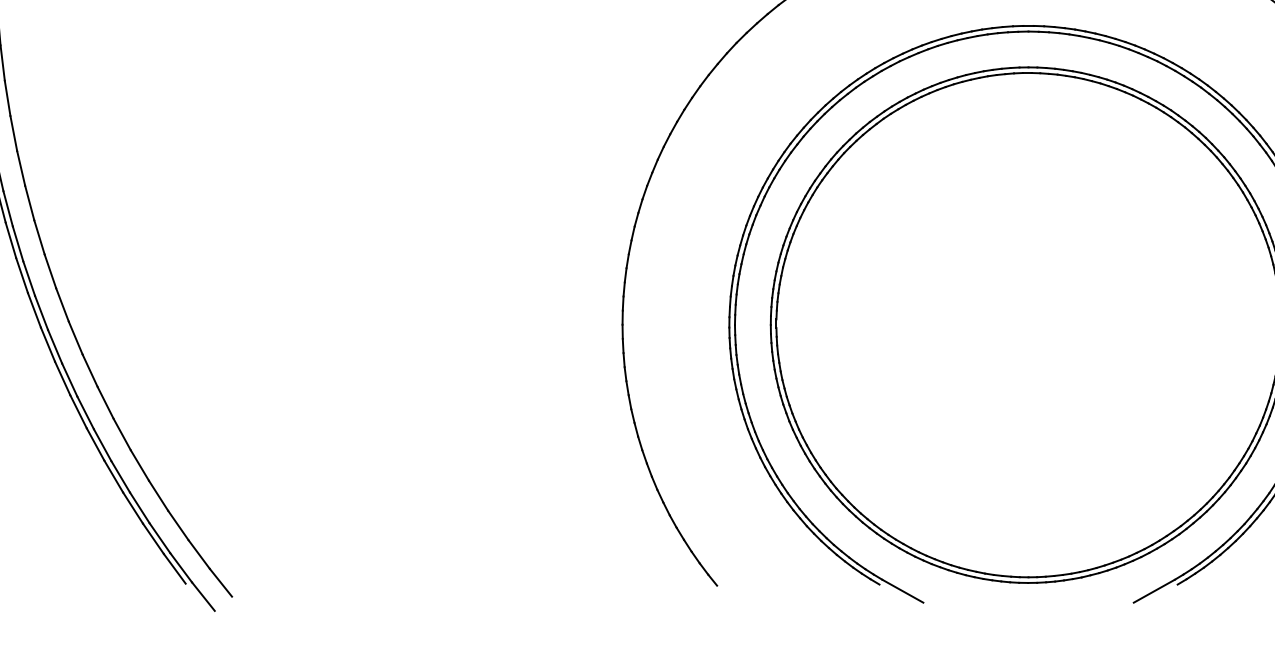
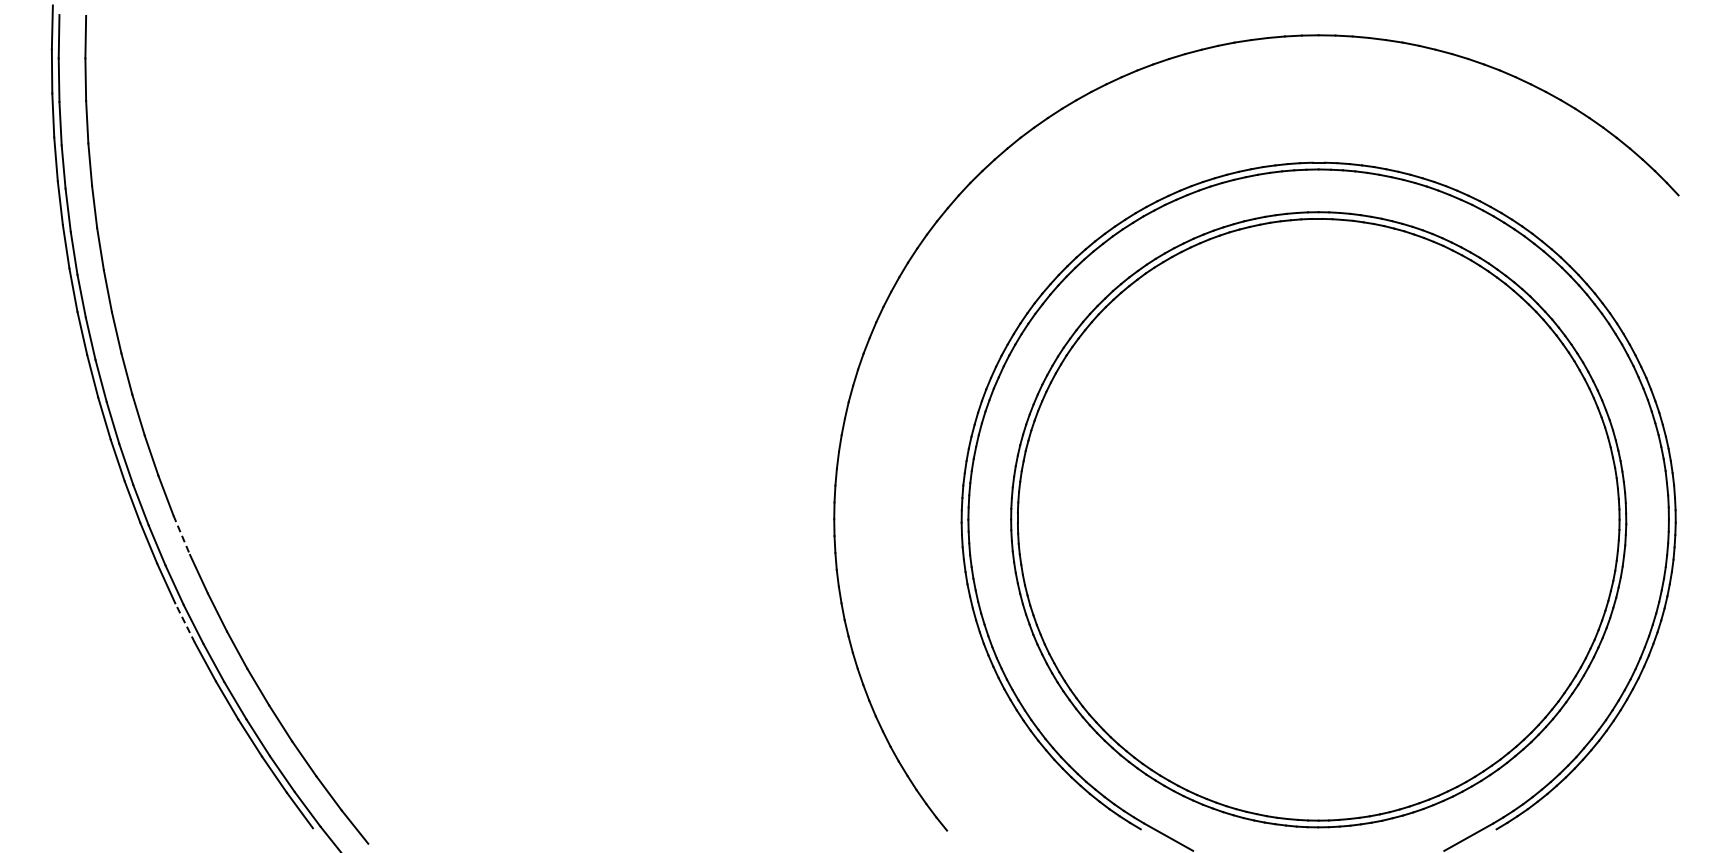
line: (75, 338) -> (181, 535), solid -> dashed
line: (78, 411) -> (184, 622), solid -> dashed

